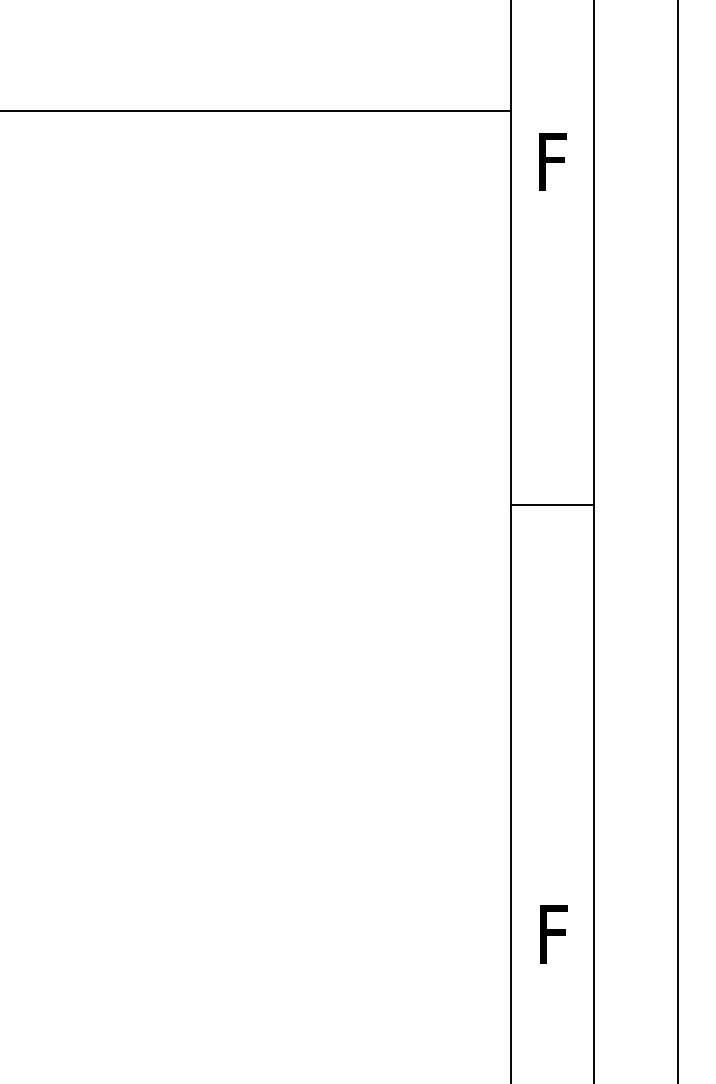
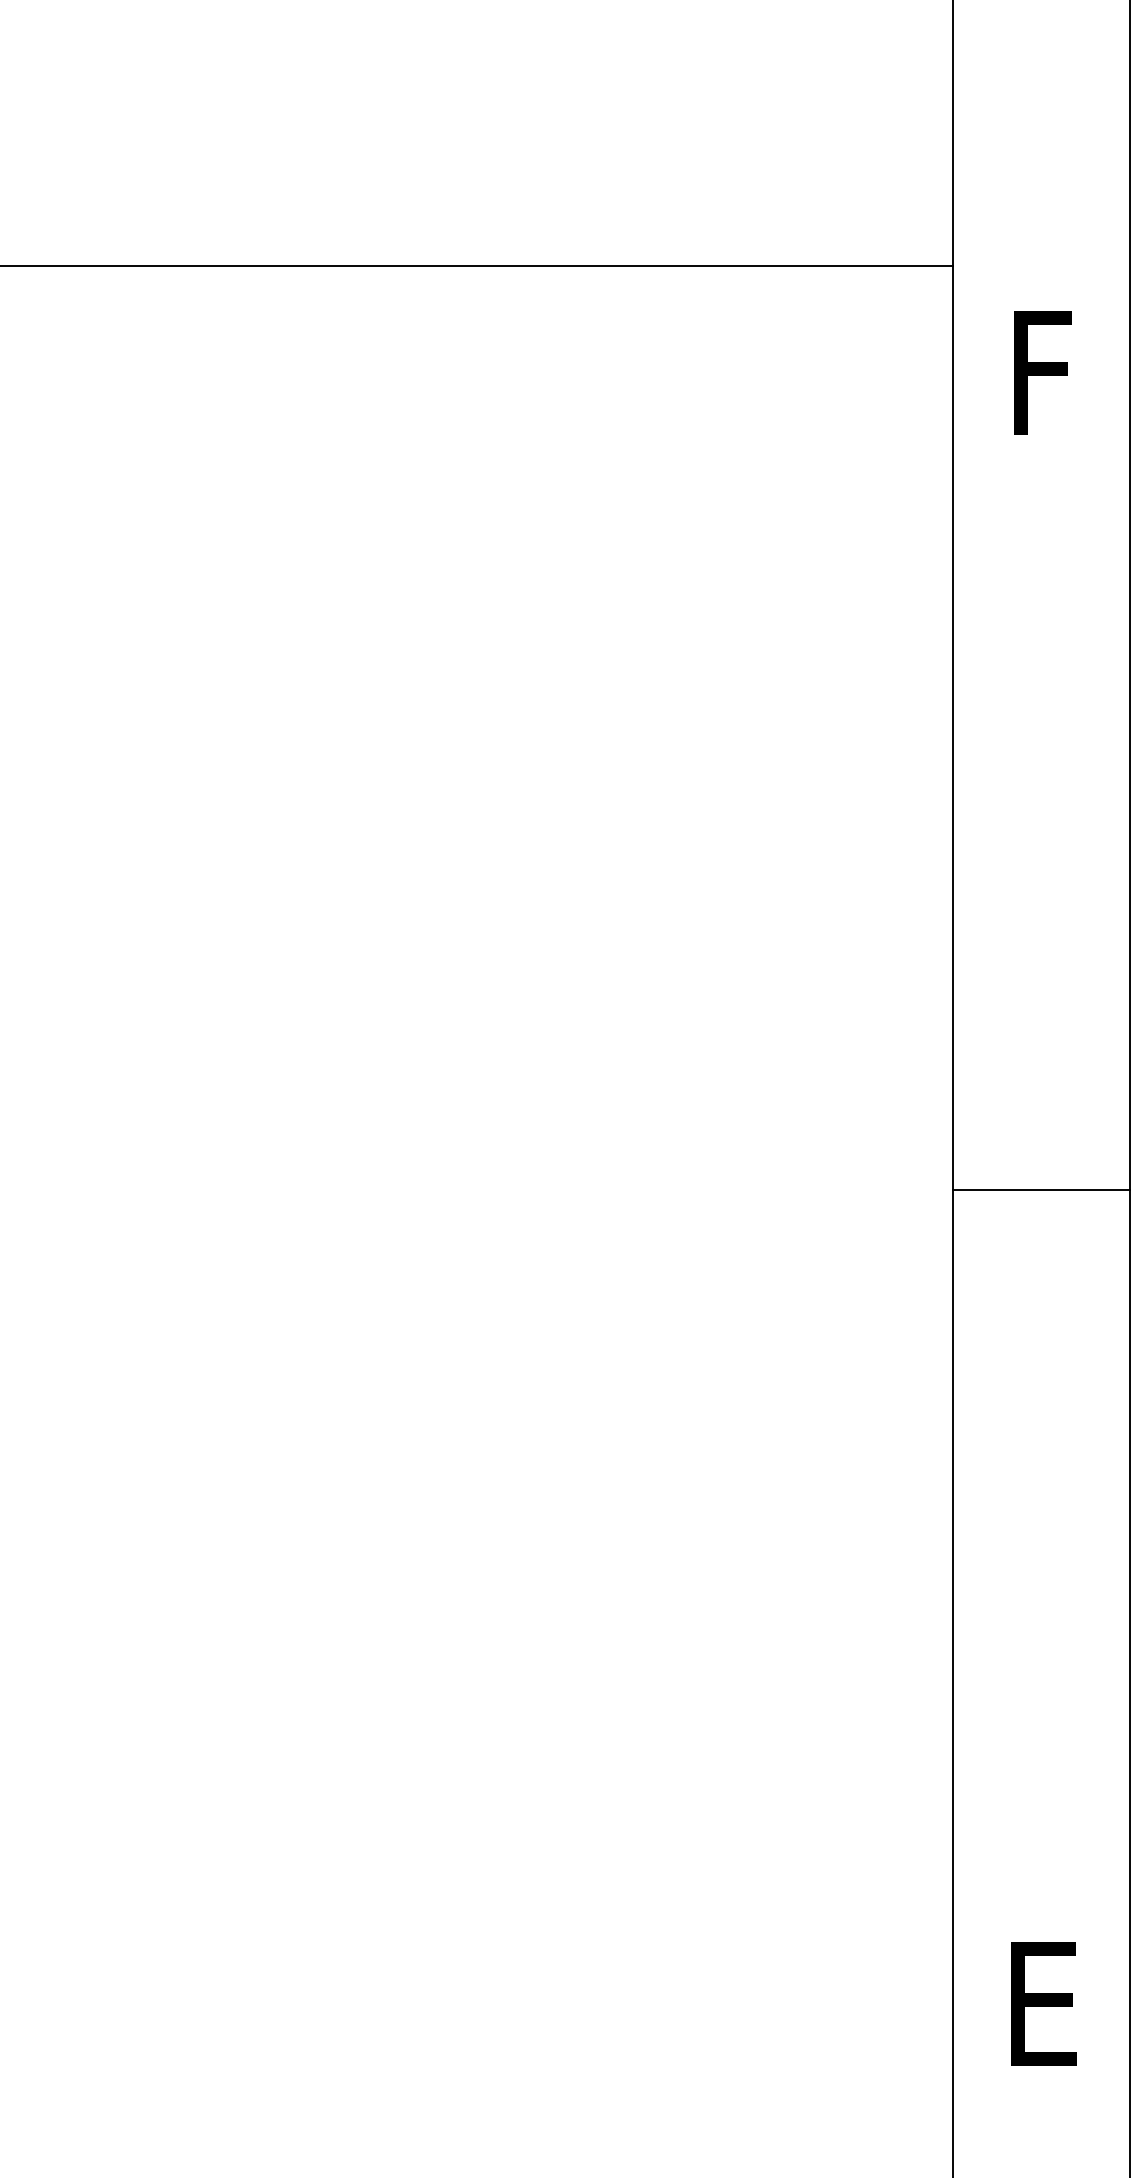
line: (552, 505) -> (1041, 1190), moved
text: (553, 934) -> (1043, 2003), F -> E

